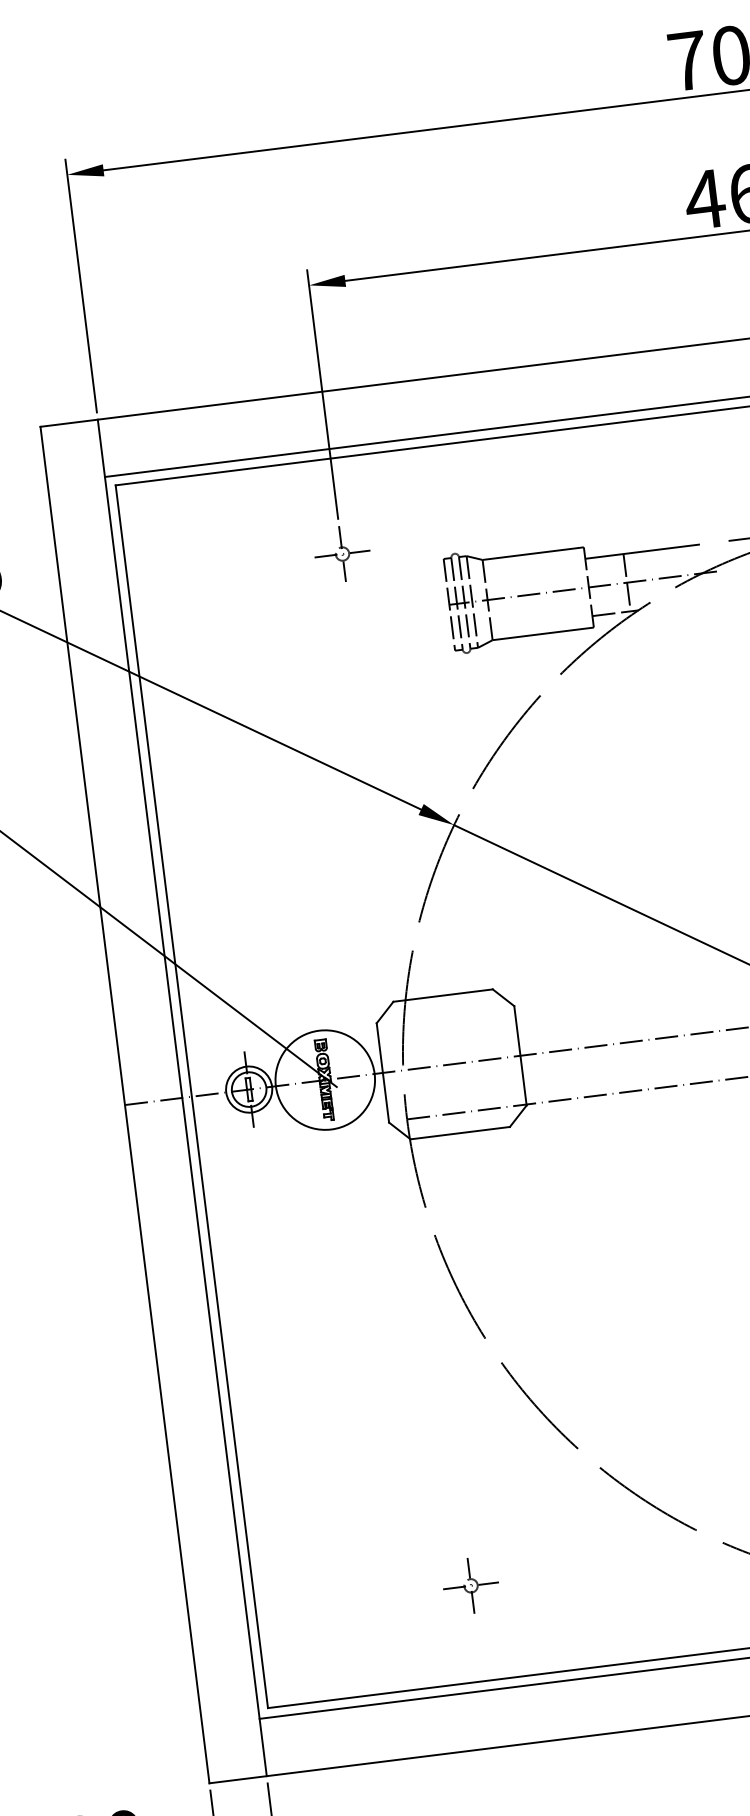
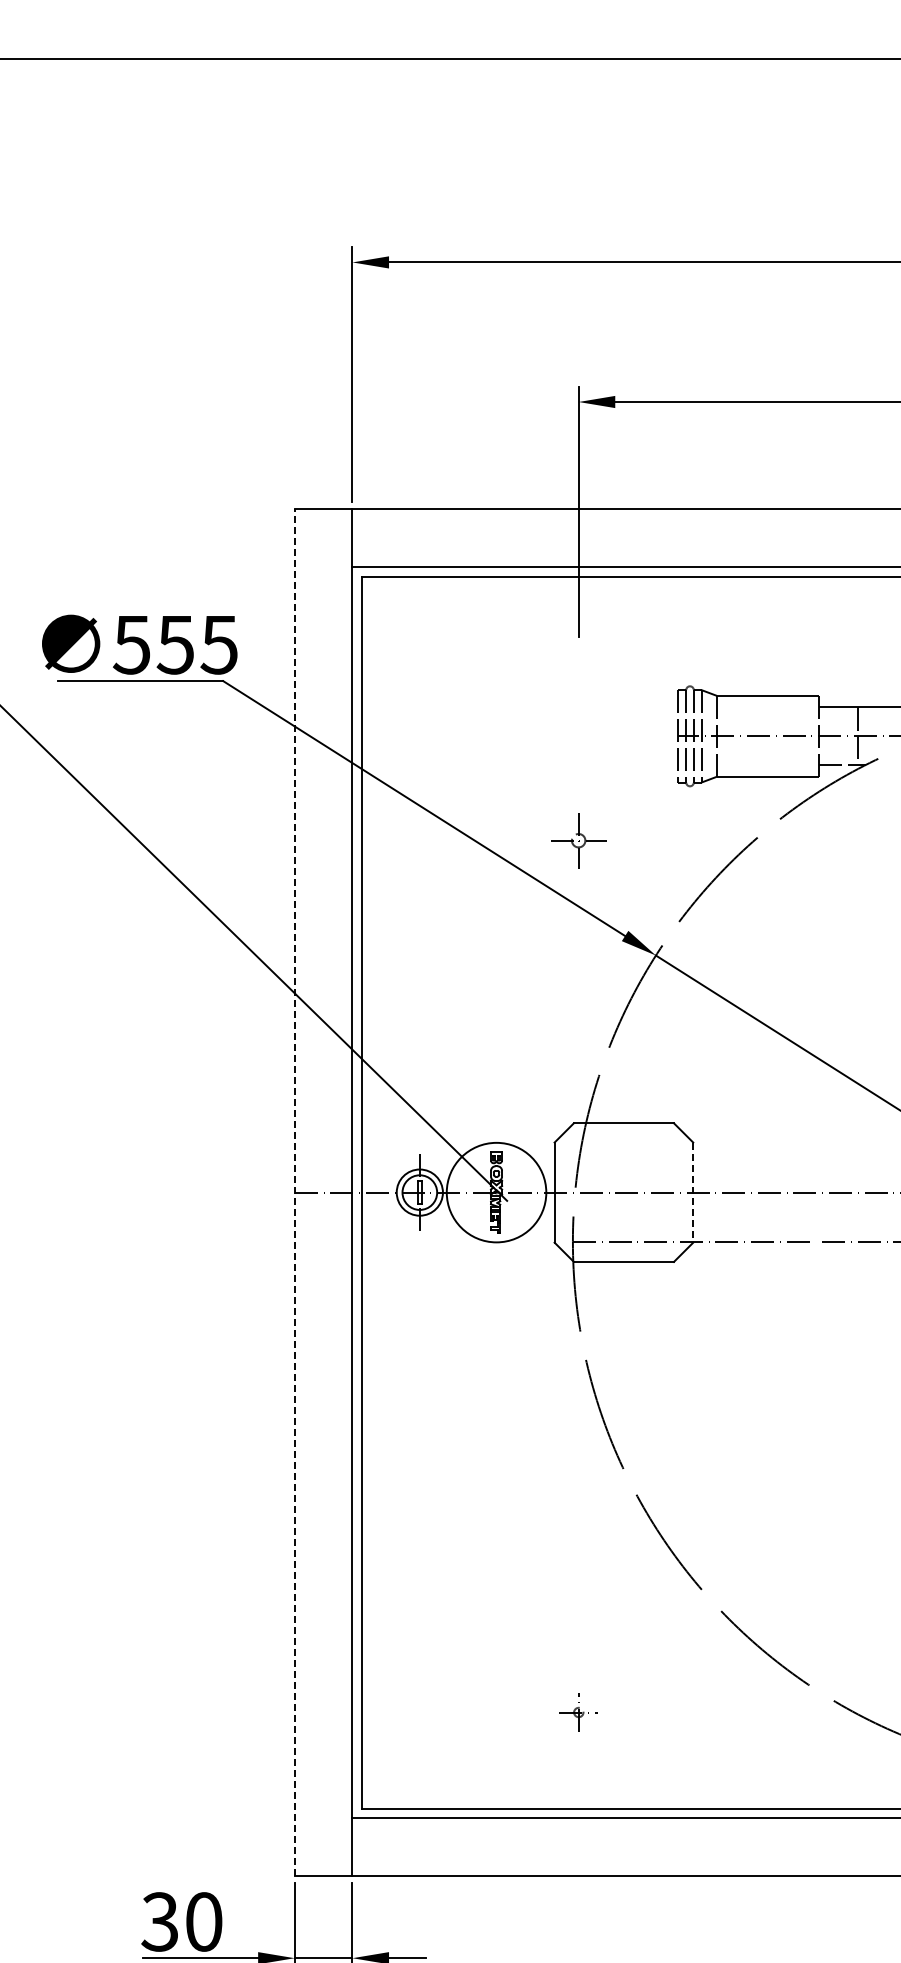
part: (342, 553) -> (578, 840), moved
line: (520, 1056) -> (693, 1193), solid -> dashed
line: (124, 1104) -> (294, 1192), solid -> dashed
part: (470, 1585) -> (578, 1712), size x0.7

